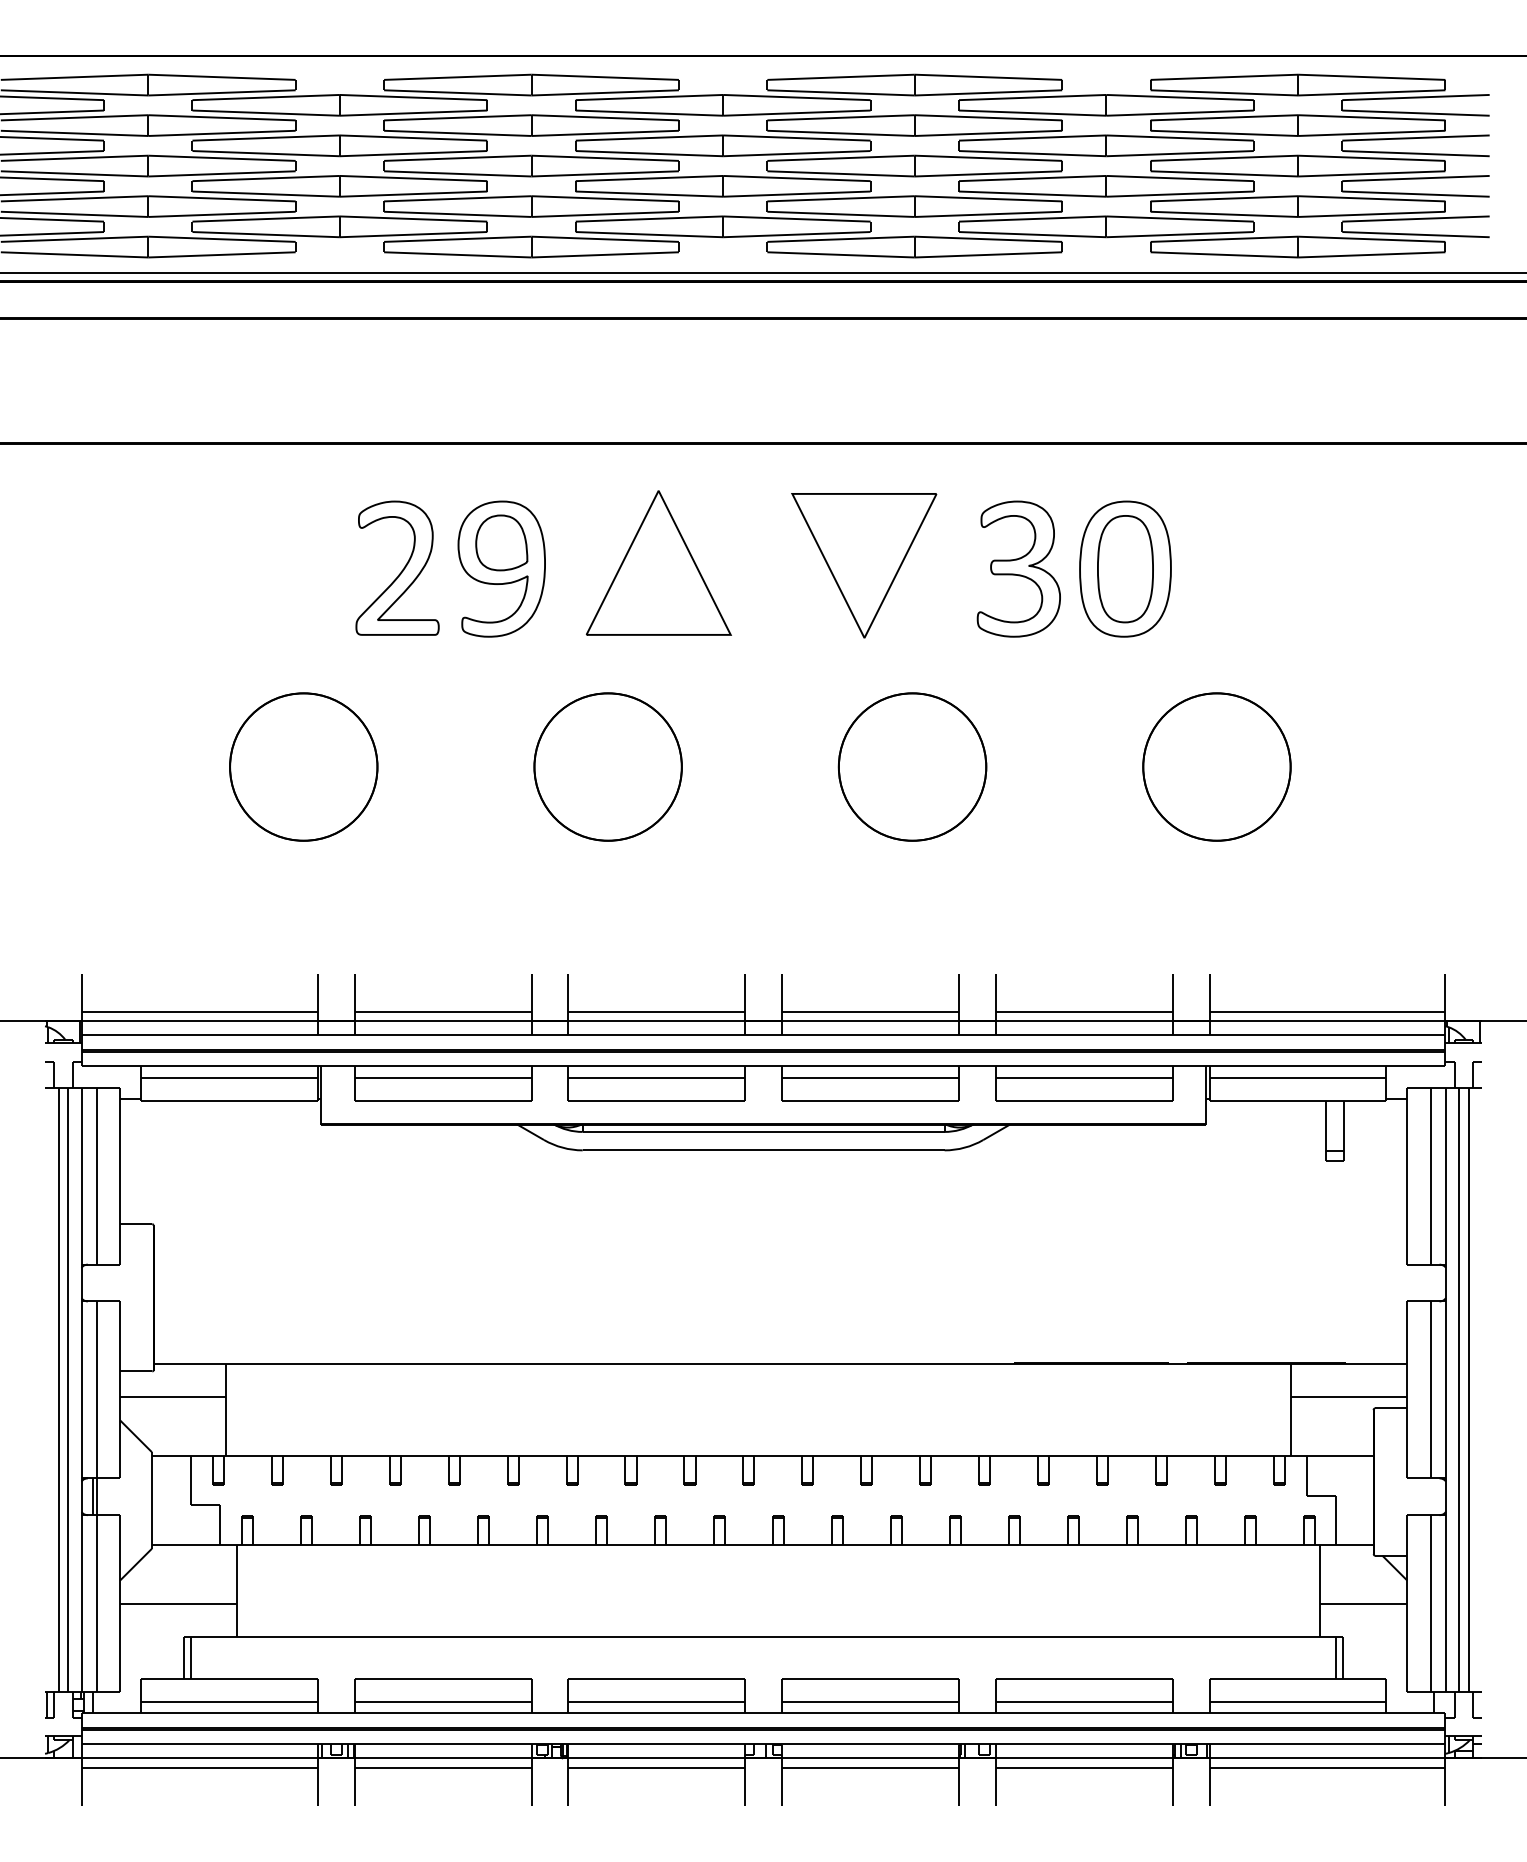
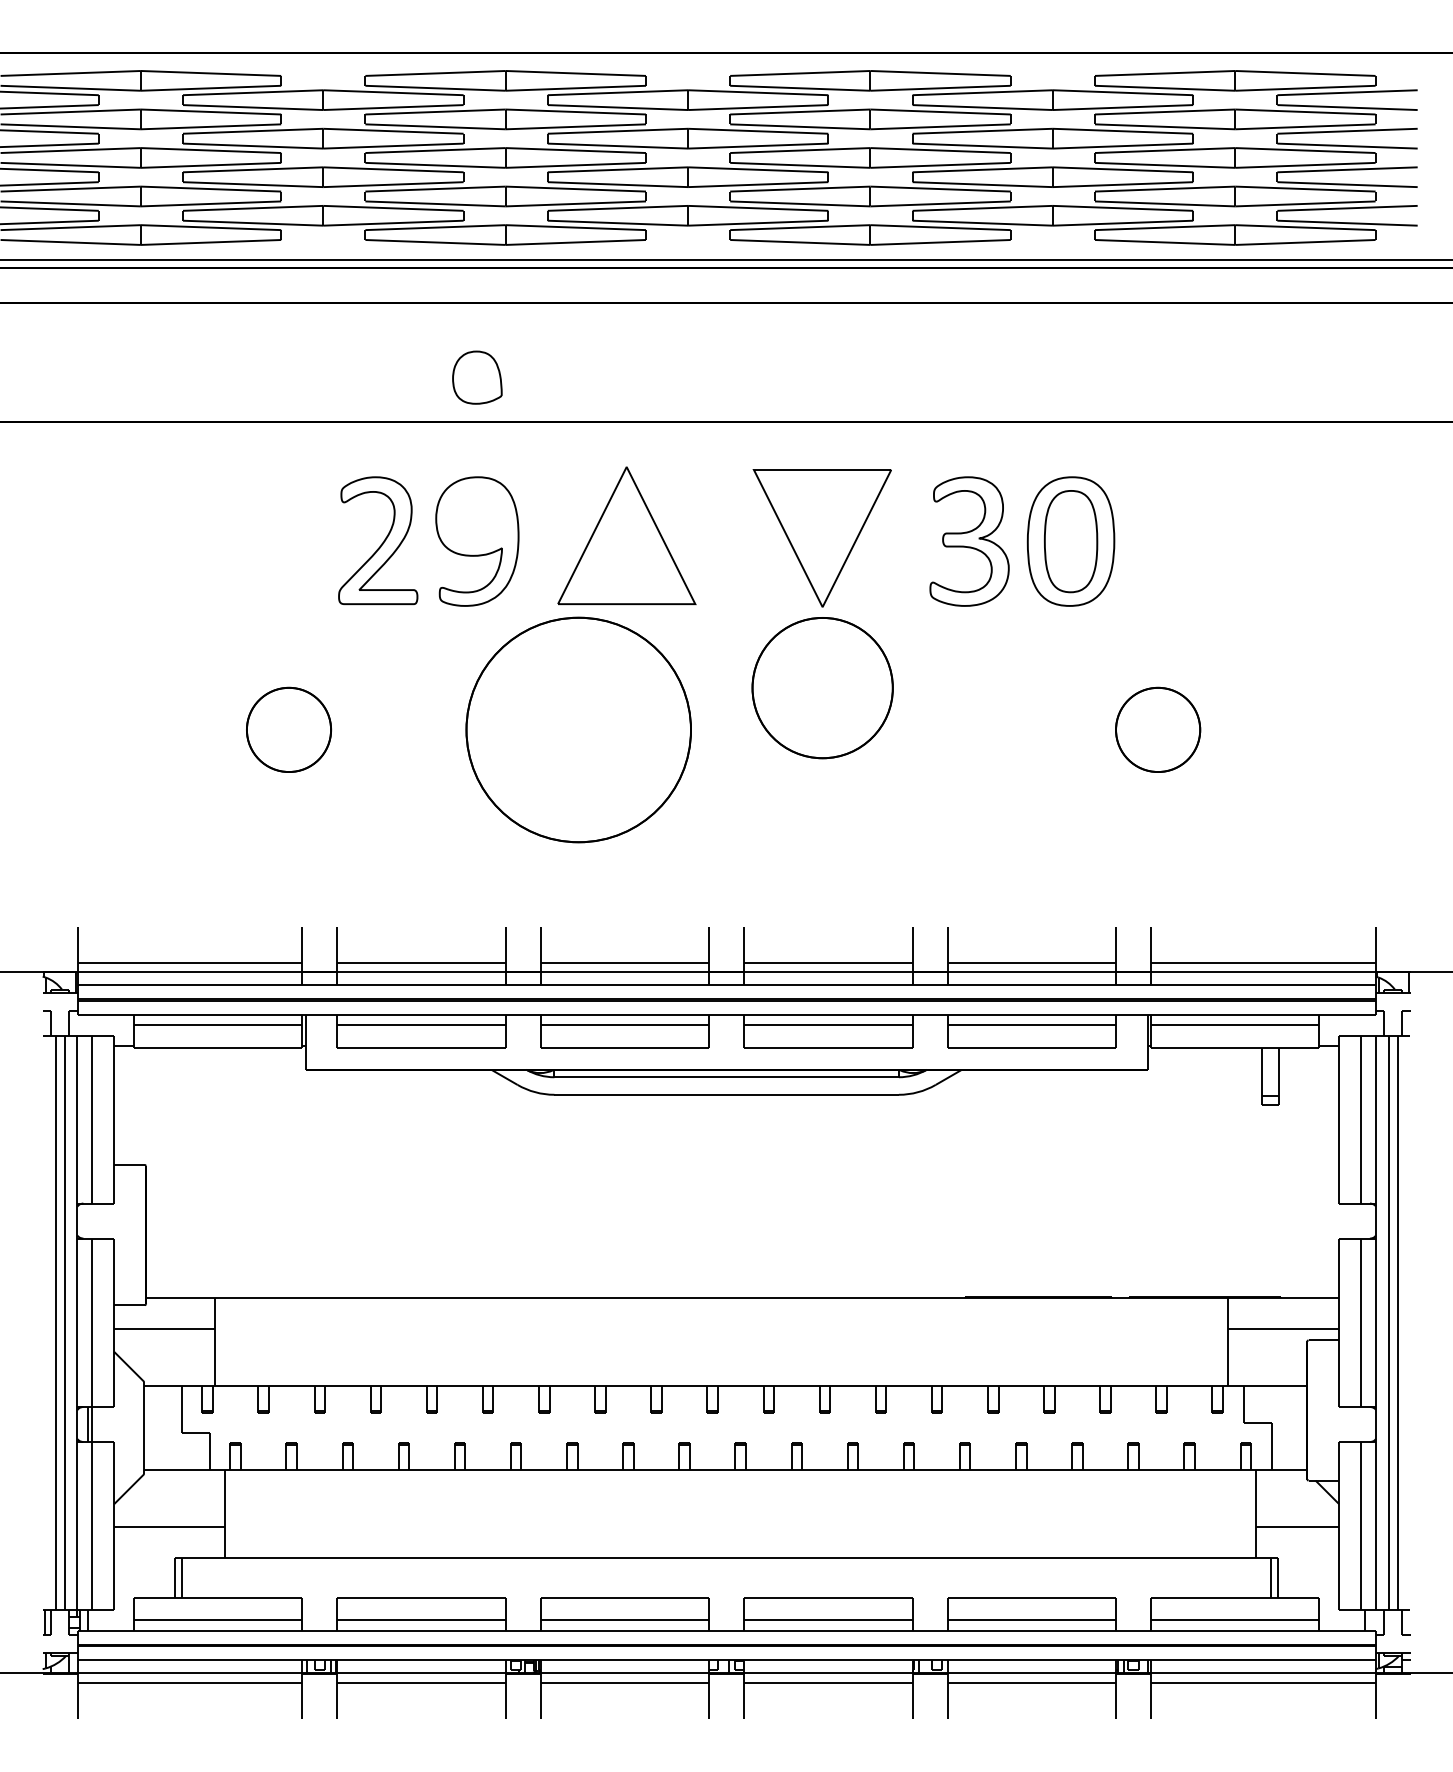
part: (501, 542) -> (477, 377), moved
part: (303, 766) -> (288, 729), size x0.6
part: (607, 766) -> (578, 729), size x1.6
part: (912, 766) -> (822, 687), moved
part: (1216, 766) -> (1157, 729), size x0.6

